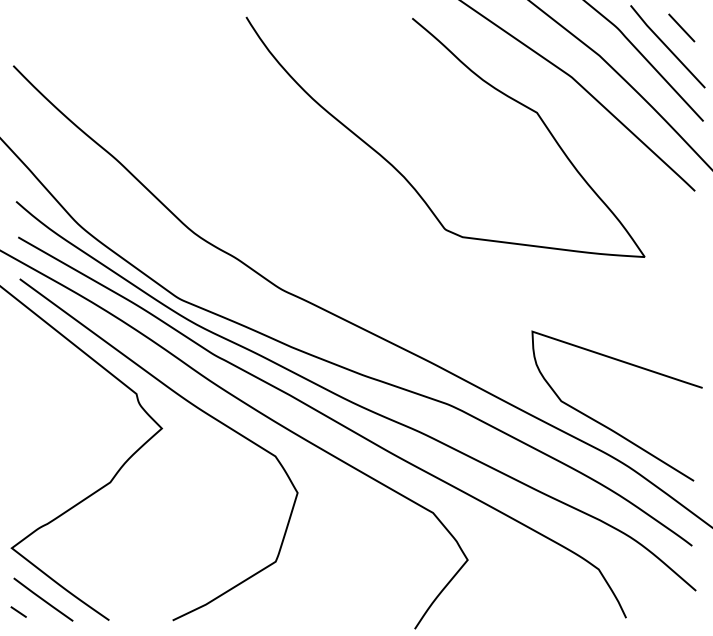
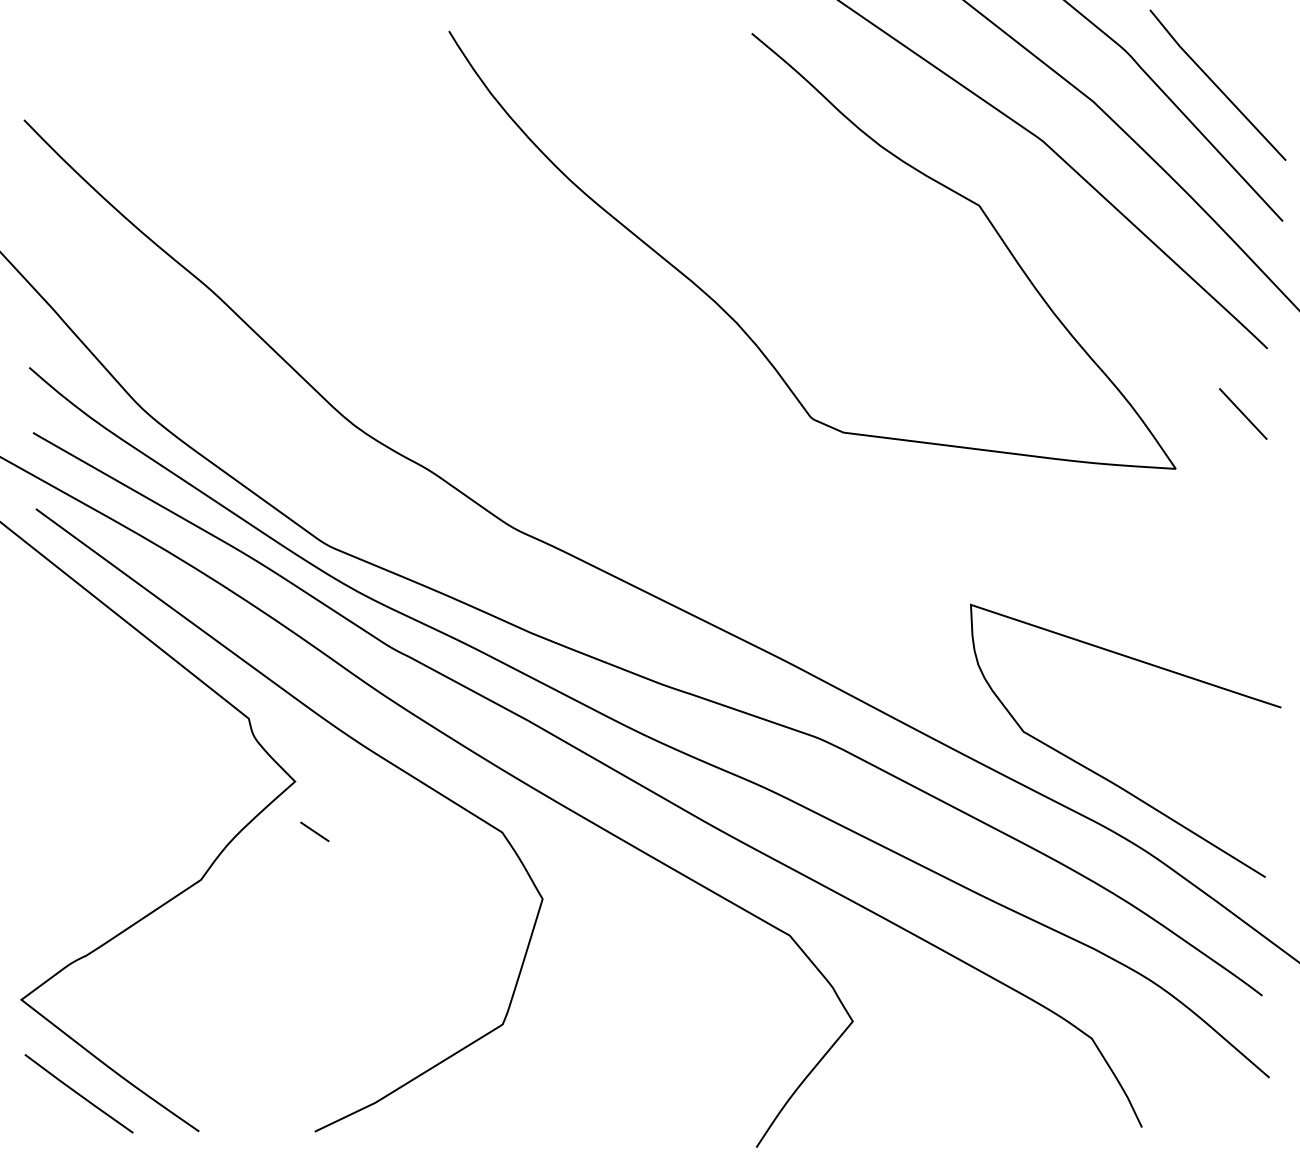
line: (681, 27) -> (1242, 413), moved
line: (18, 611) -> (314, 830), moved

